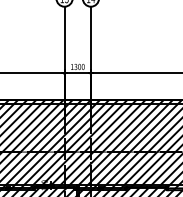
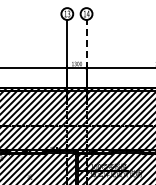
line: (90, 38) -> (86, 43), solid -> dashed

